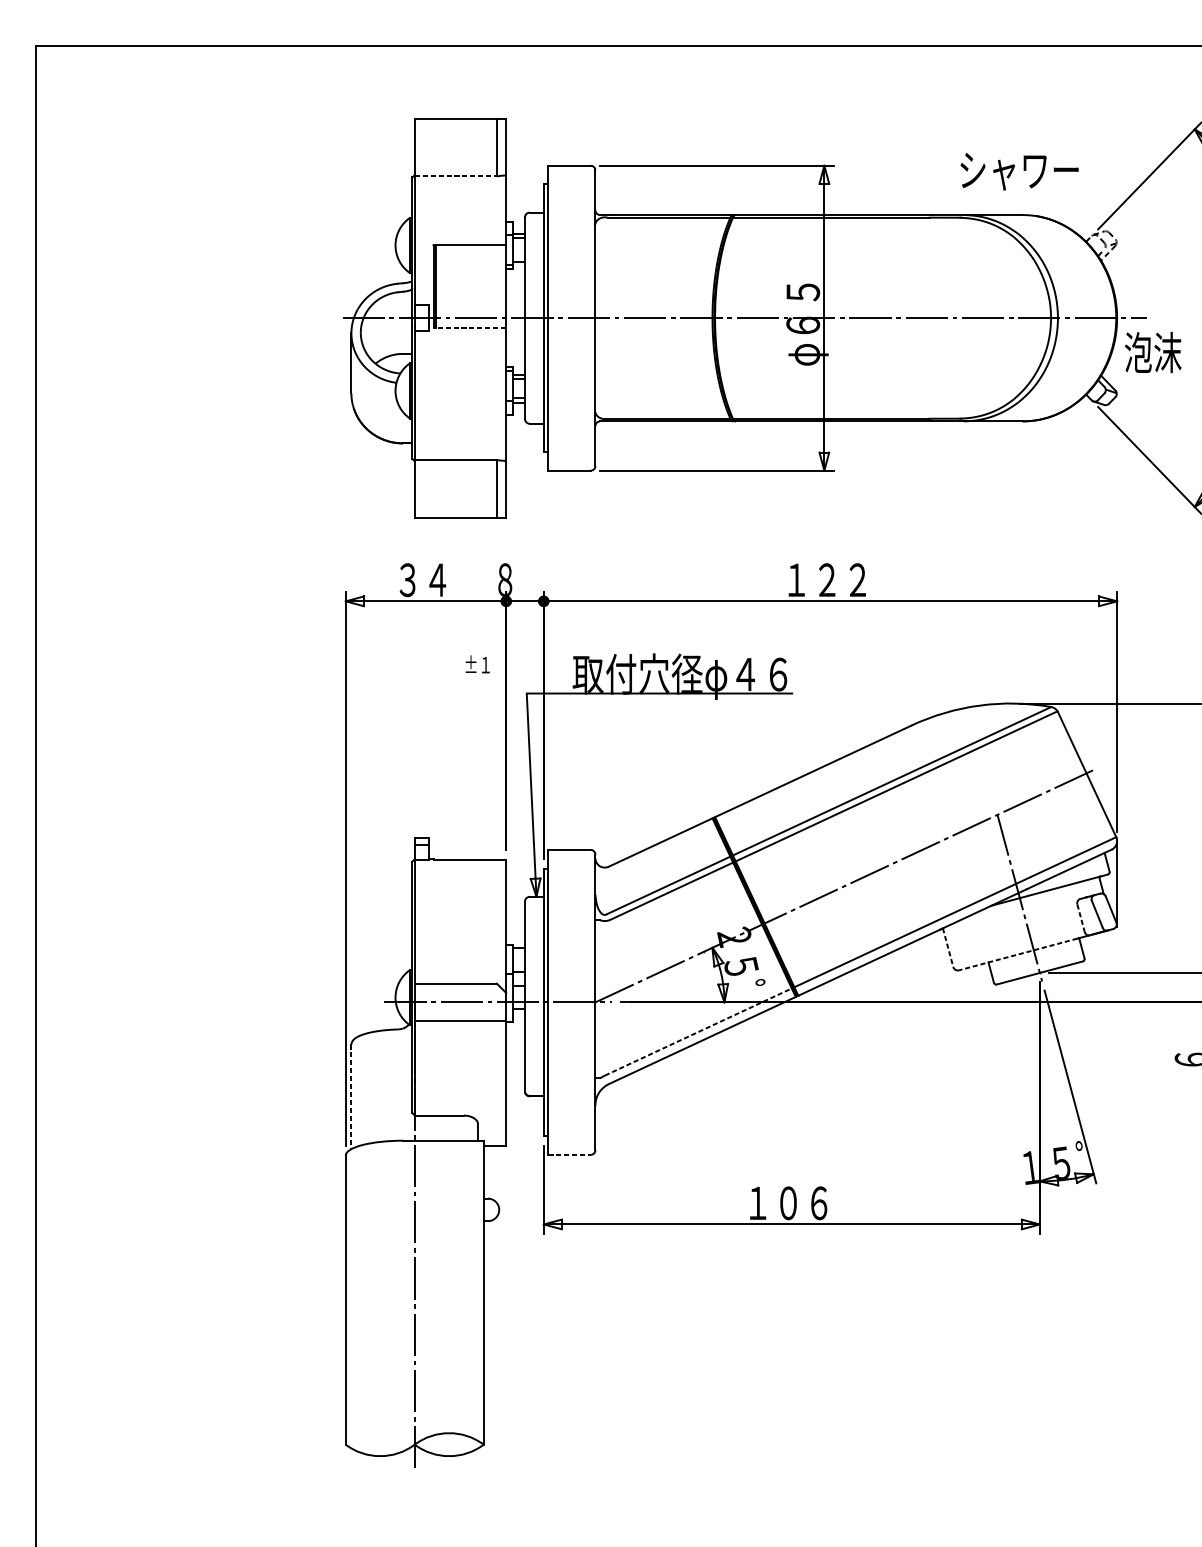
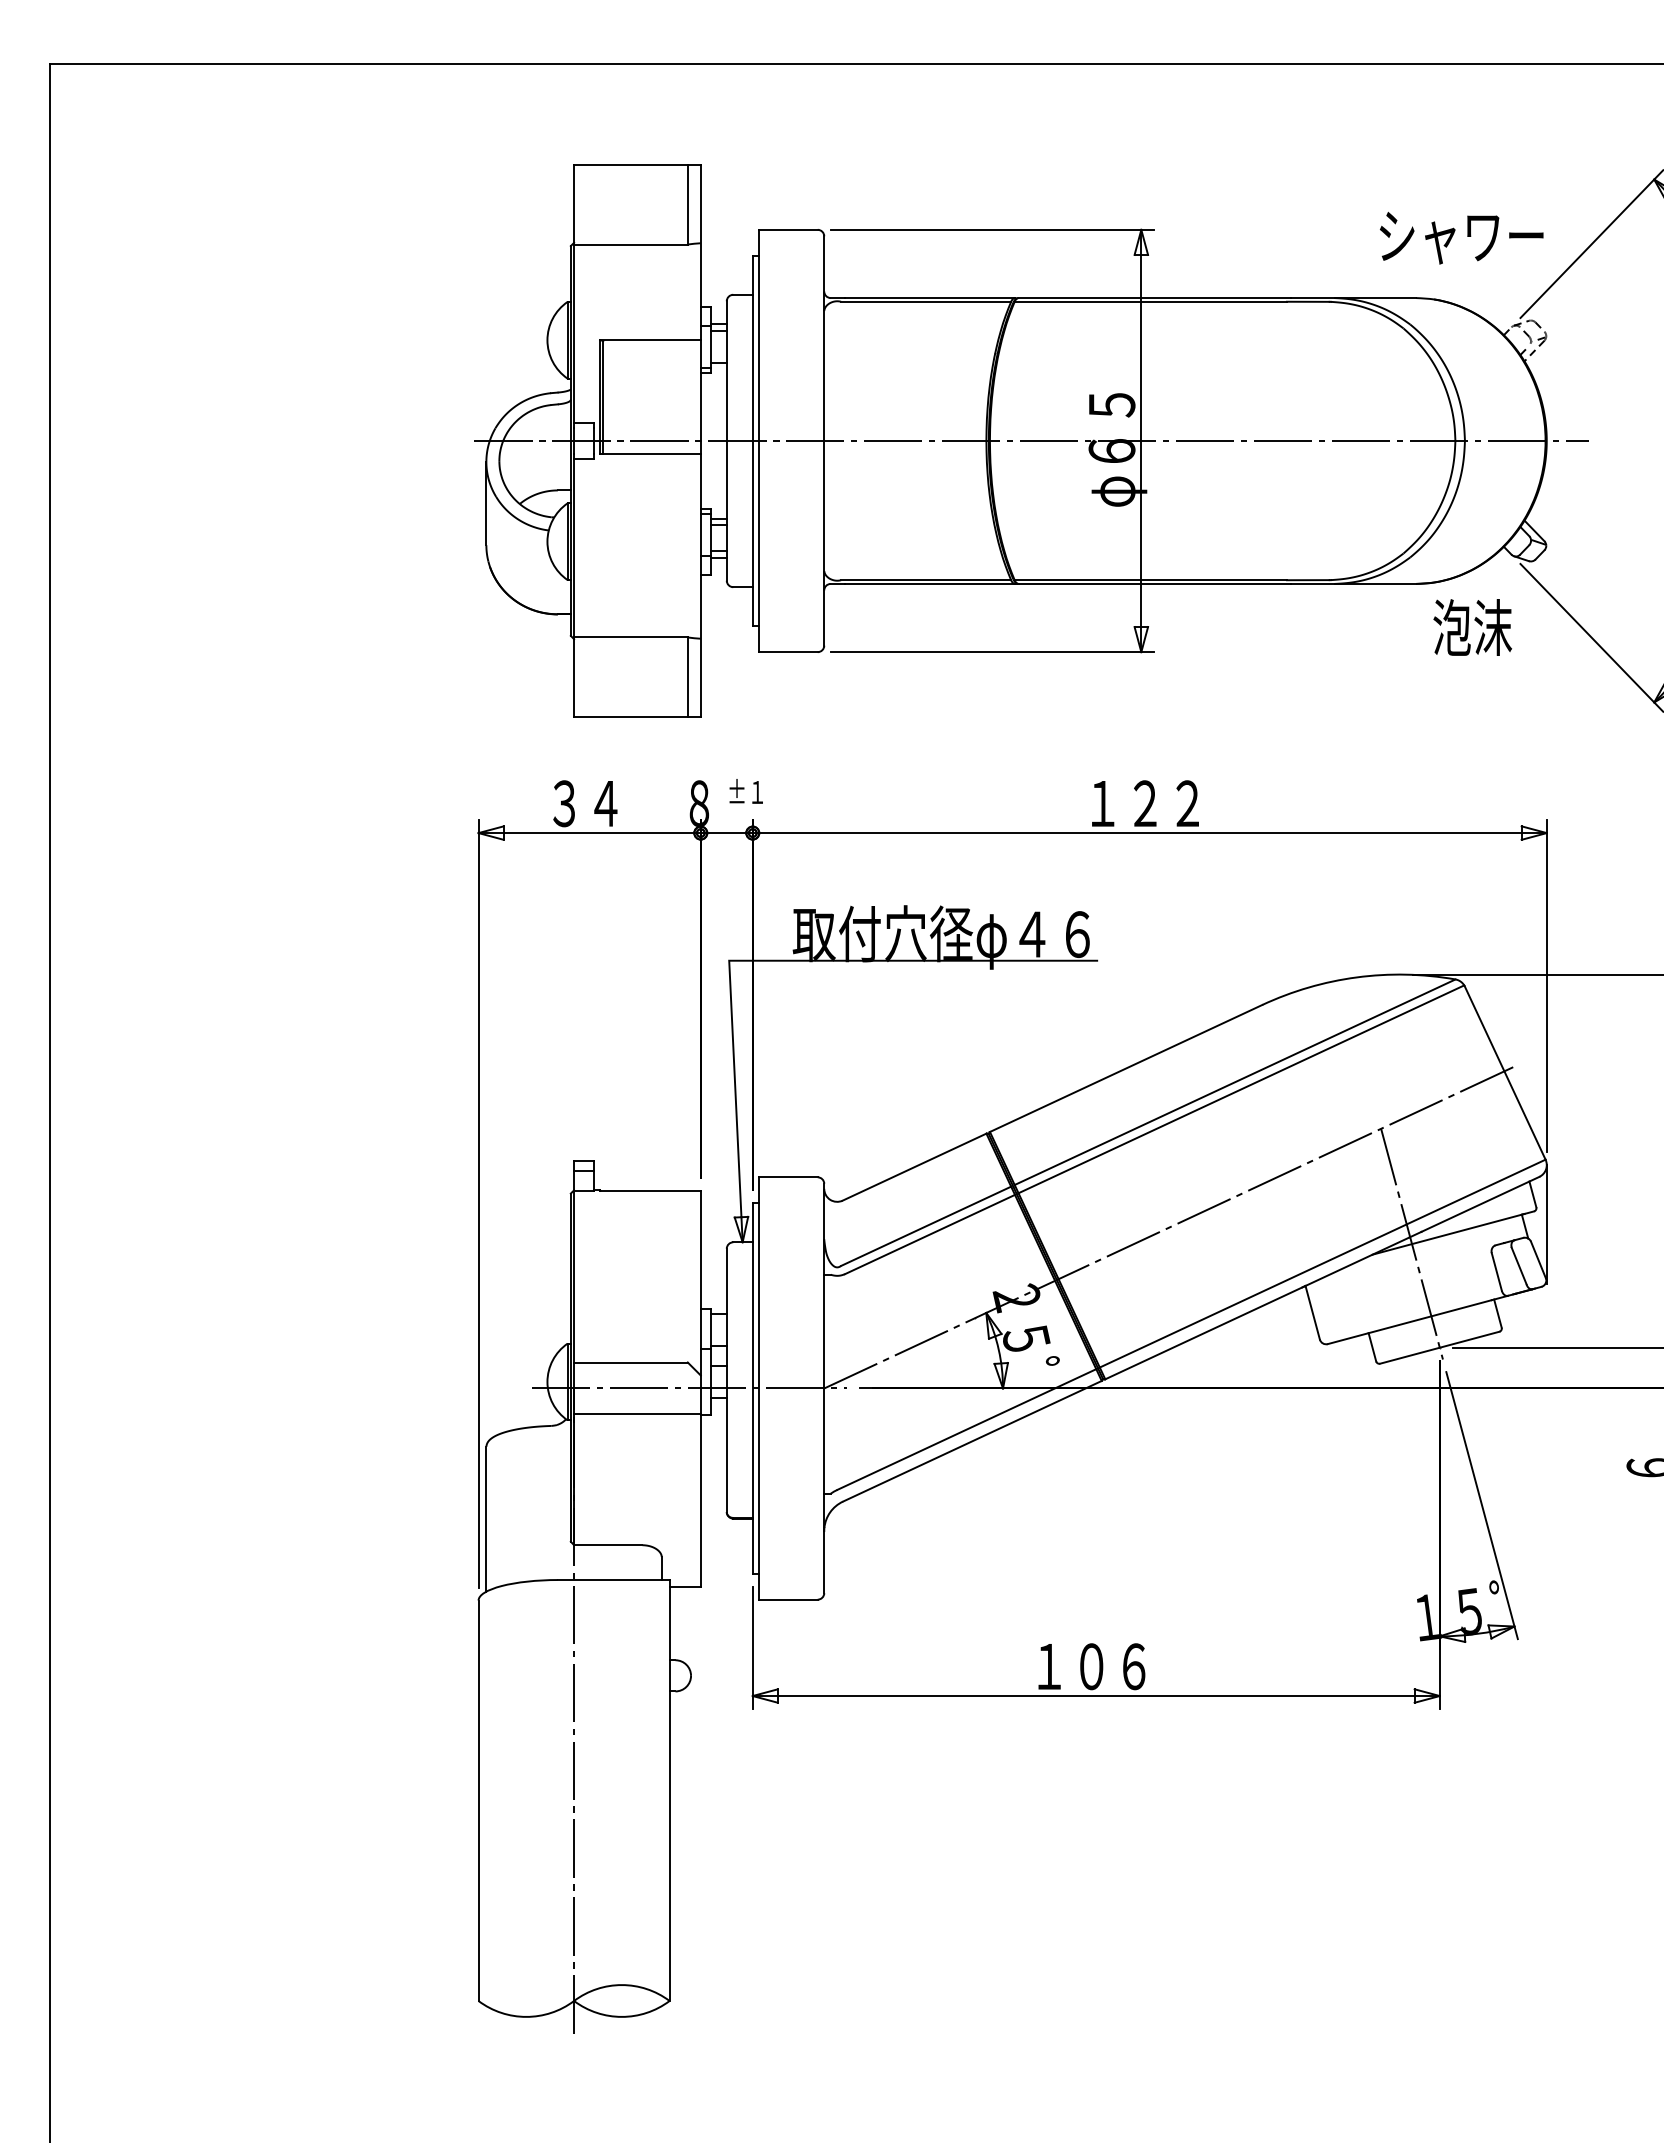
text: (1019, 171) -> (1461, 238), moved
line: (455, 176) -> (630, 244), dashed -> solid
line: (469, 327) -> (649, 453), dashed -> solid
text: (1153, 352) -> (1472, 627), moved
text: (477, 664) -> (745, 791), moved
line: (1080, 918) -> (1496, 1272), dashed -> solid
line: (947, 947) -> (1312, 1312), dashed -> solid
line: (1018, 954) -> (1409, 1322), dashed -> solid
line: (698, 1032) -> (966, 1429), dashed -> solid
line: (351, 1097) -> (486, 1519), dashed -> solid
line: (570, 1154) -> (789, 1599), dashed -> solid

